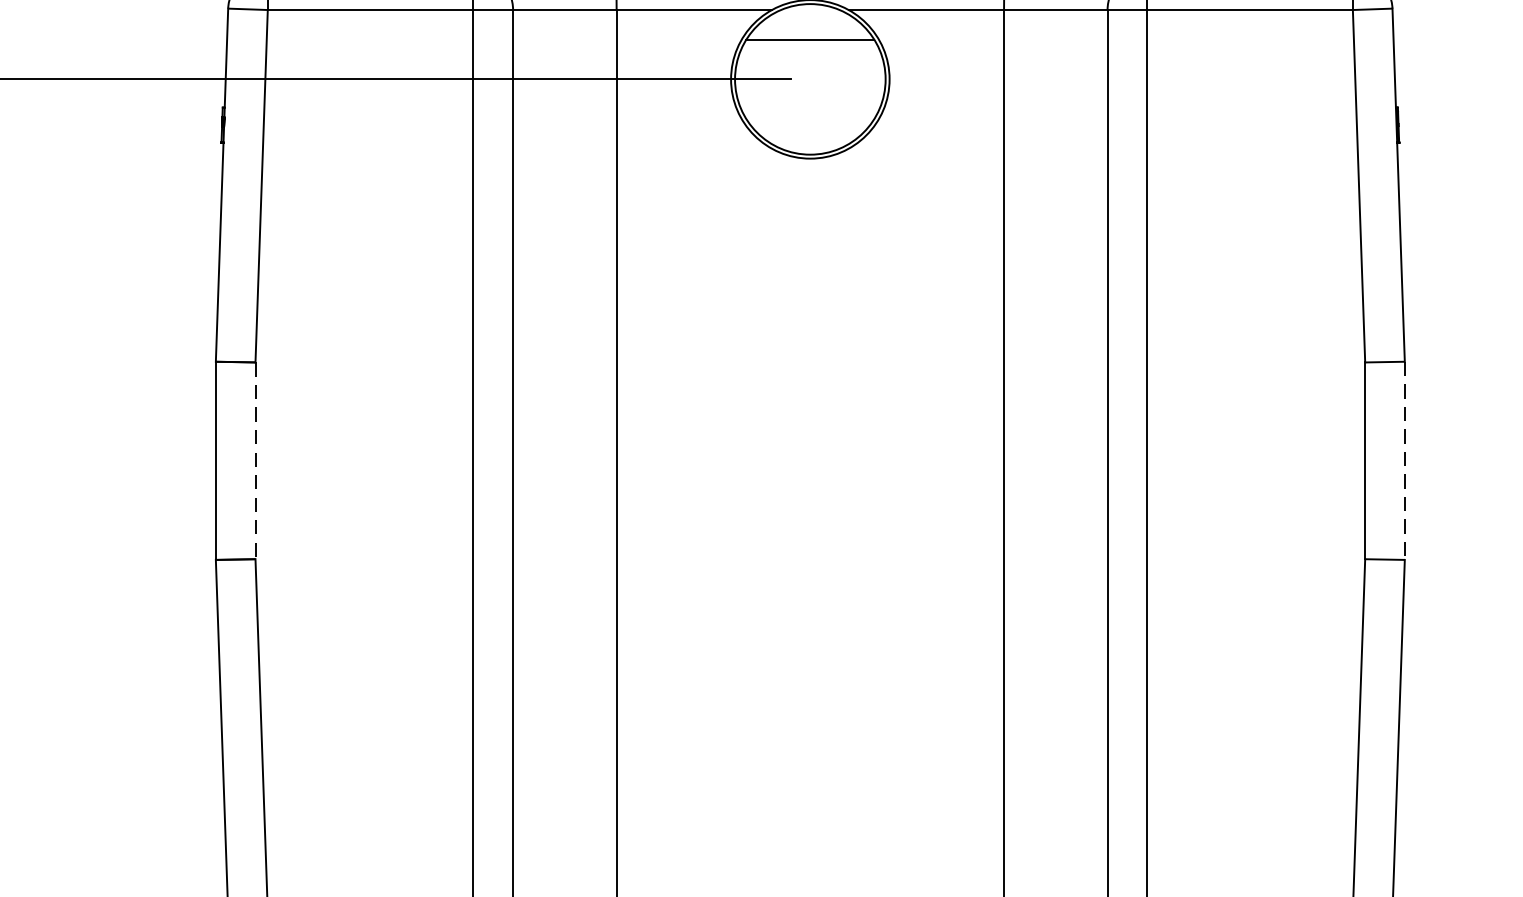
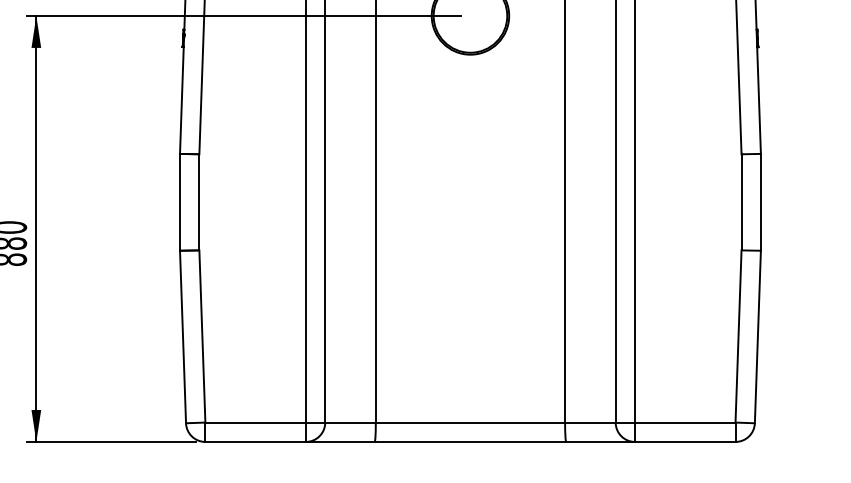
line: (255, 461) -> (199, 202), dashed -> solid
line: (1403, 461) -> (760, 202), dashed -> solid

